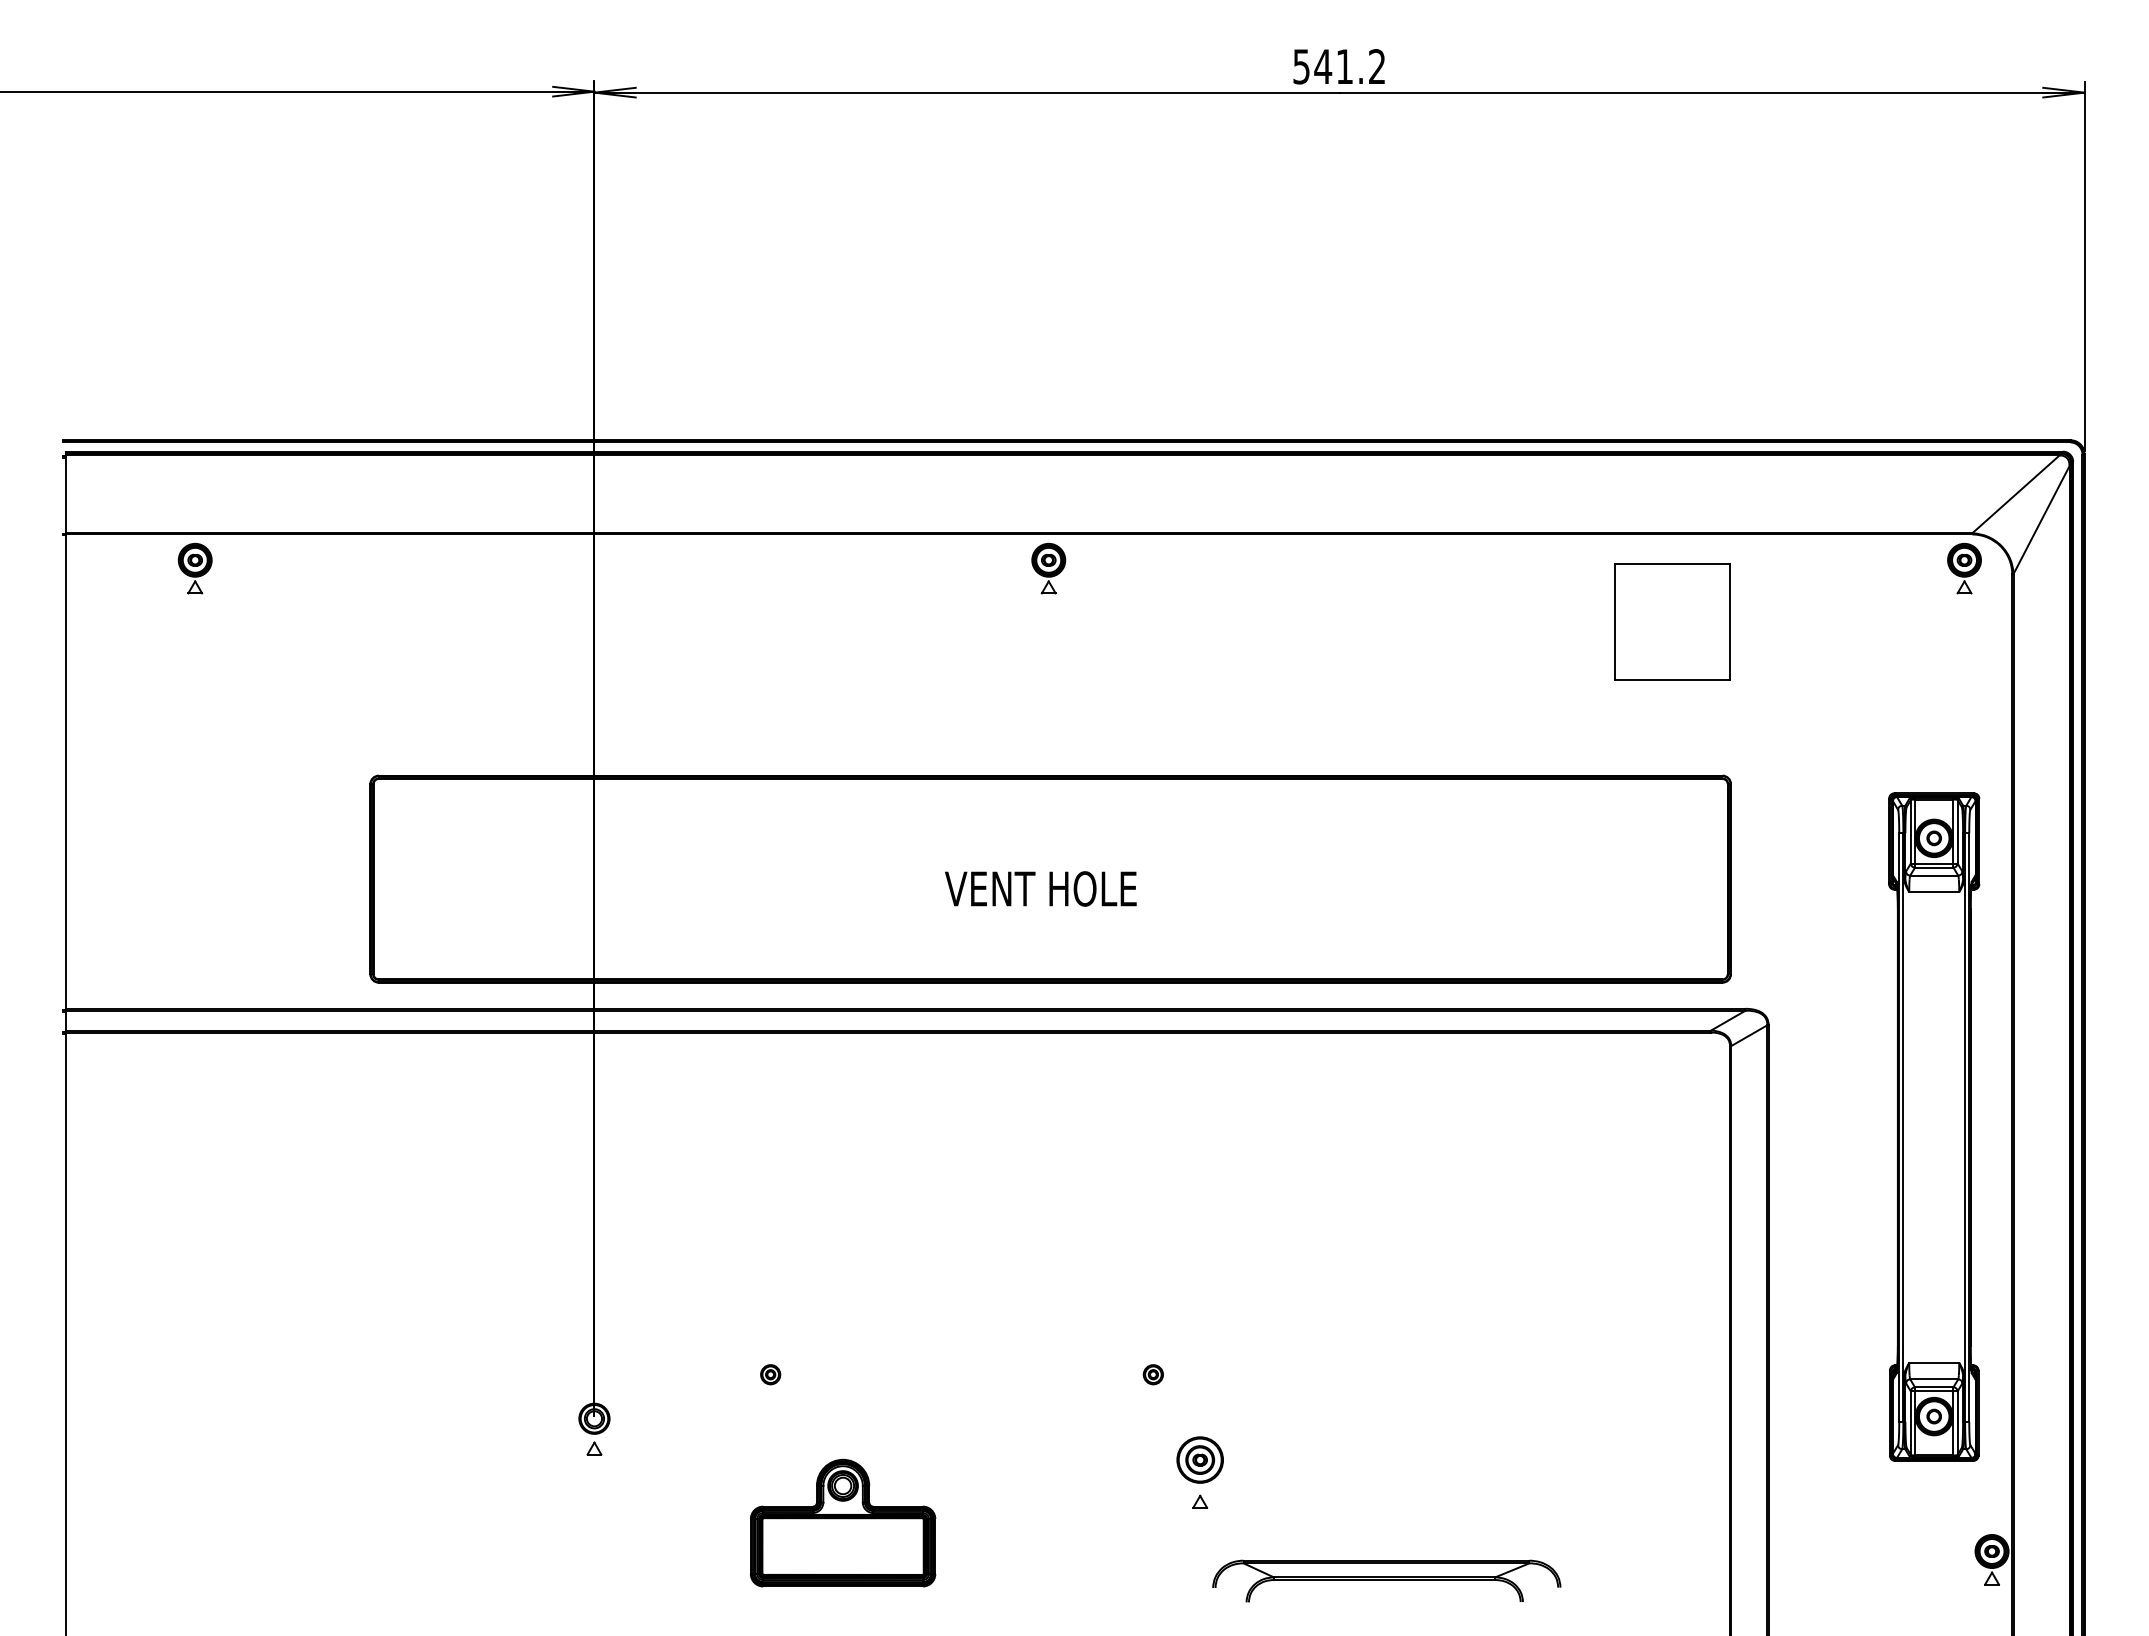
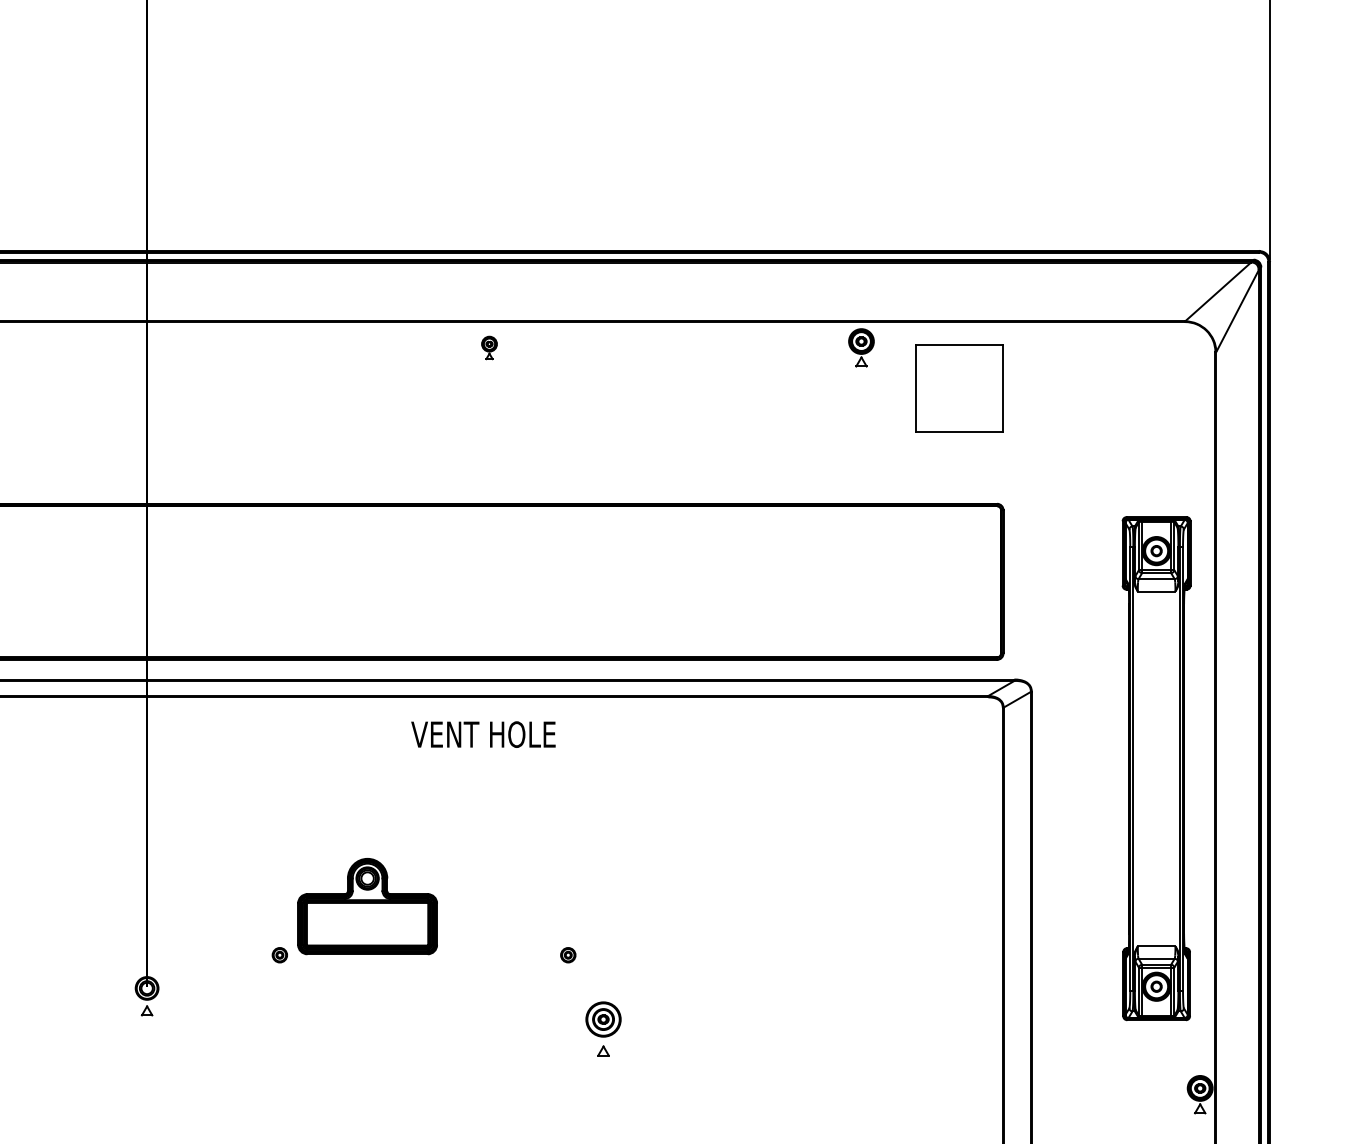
part: (1048, 568) -> (489, 347), size x0.6
part: (1964, 568) -> (861, 347), moved
text: (1040, 888) -> (483, 734), moved
part: (843, 1522) -> (367, 906), moved
part: (1386, 1580) -> (743, 1110), removed

